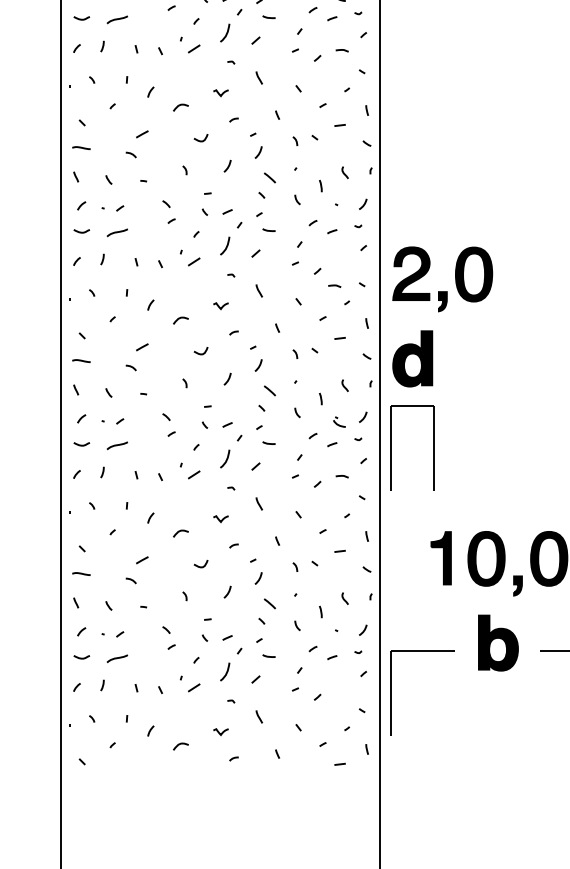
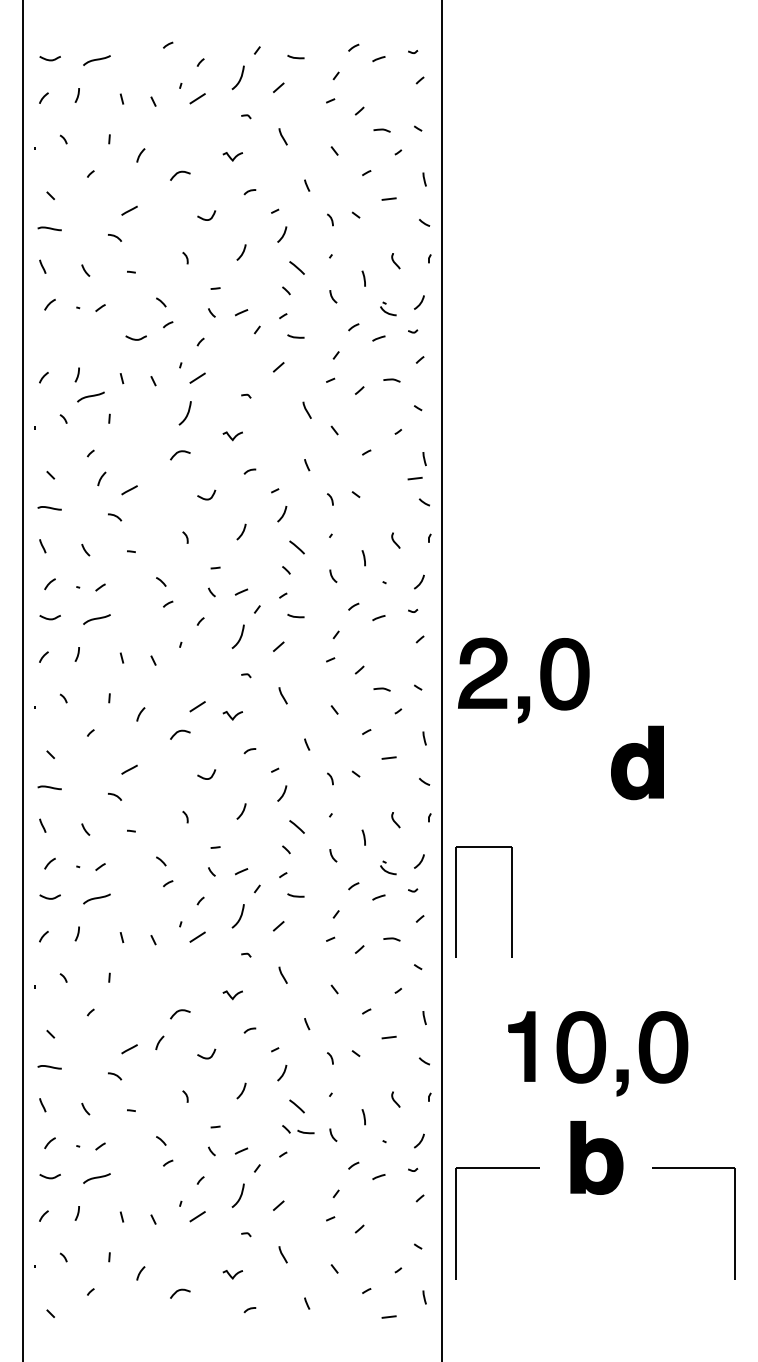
curve: (81, 18) -> (135, 338), moved
curve: (117, 19) -> (90, 396), moved
curve: (226, 33) -> (186, 414), moved
curve: (258, 77) -> (306, 409), moved
curve: (150, 91) -> (101, 478), moved
line: (339, 125) -> (414, 478), moved
line: (194, 261) -> (197, 706), moved
part: (412, 358) -> (637, 762), moved
curve: (150, 517) -> (159, 1042), moved
line: (268, 656) -> (305, 1132), moved

